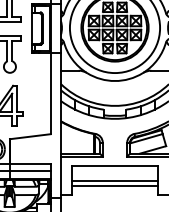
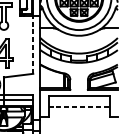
line: (50, 93) -> (32, 44), solid -> dashed
line: (115, 180) -> (79, 107), solid -> dashed
line: (114, 185) -> (78, 110), removed

